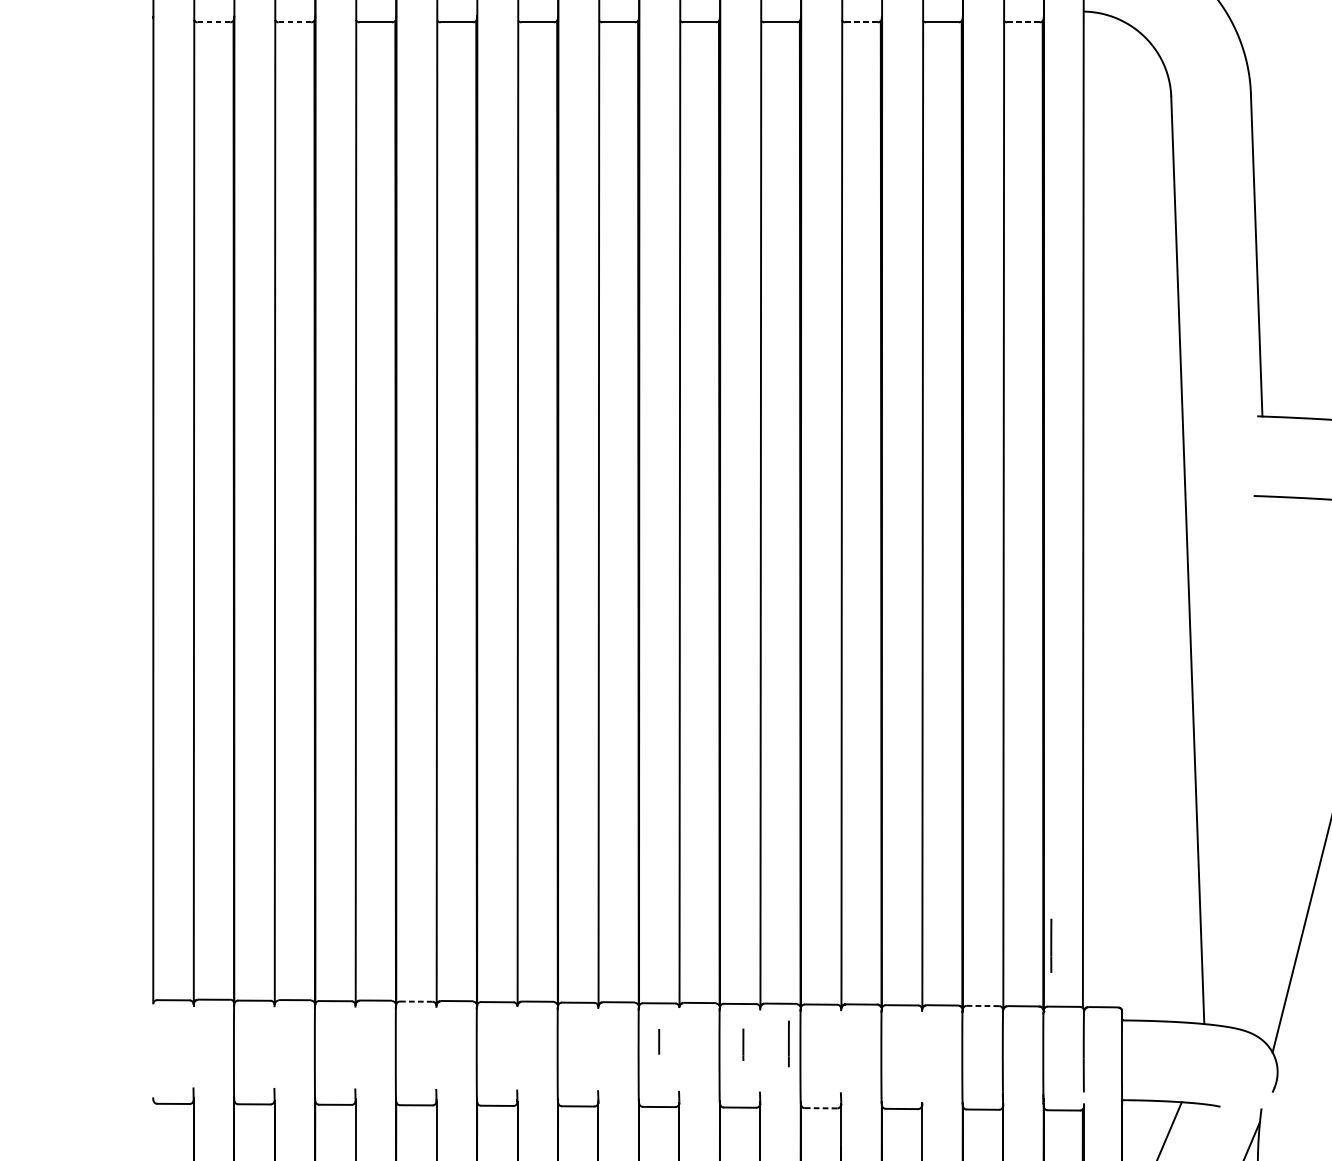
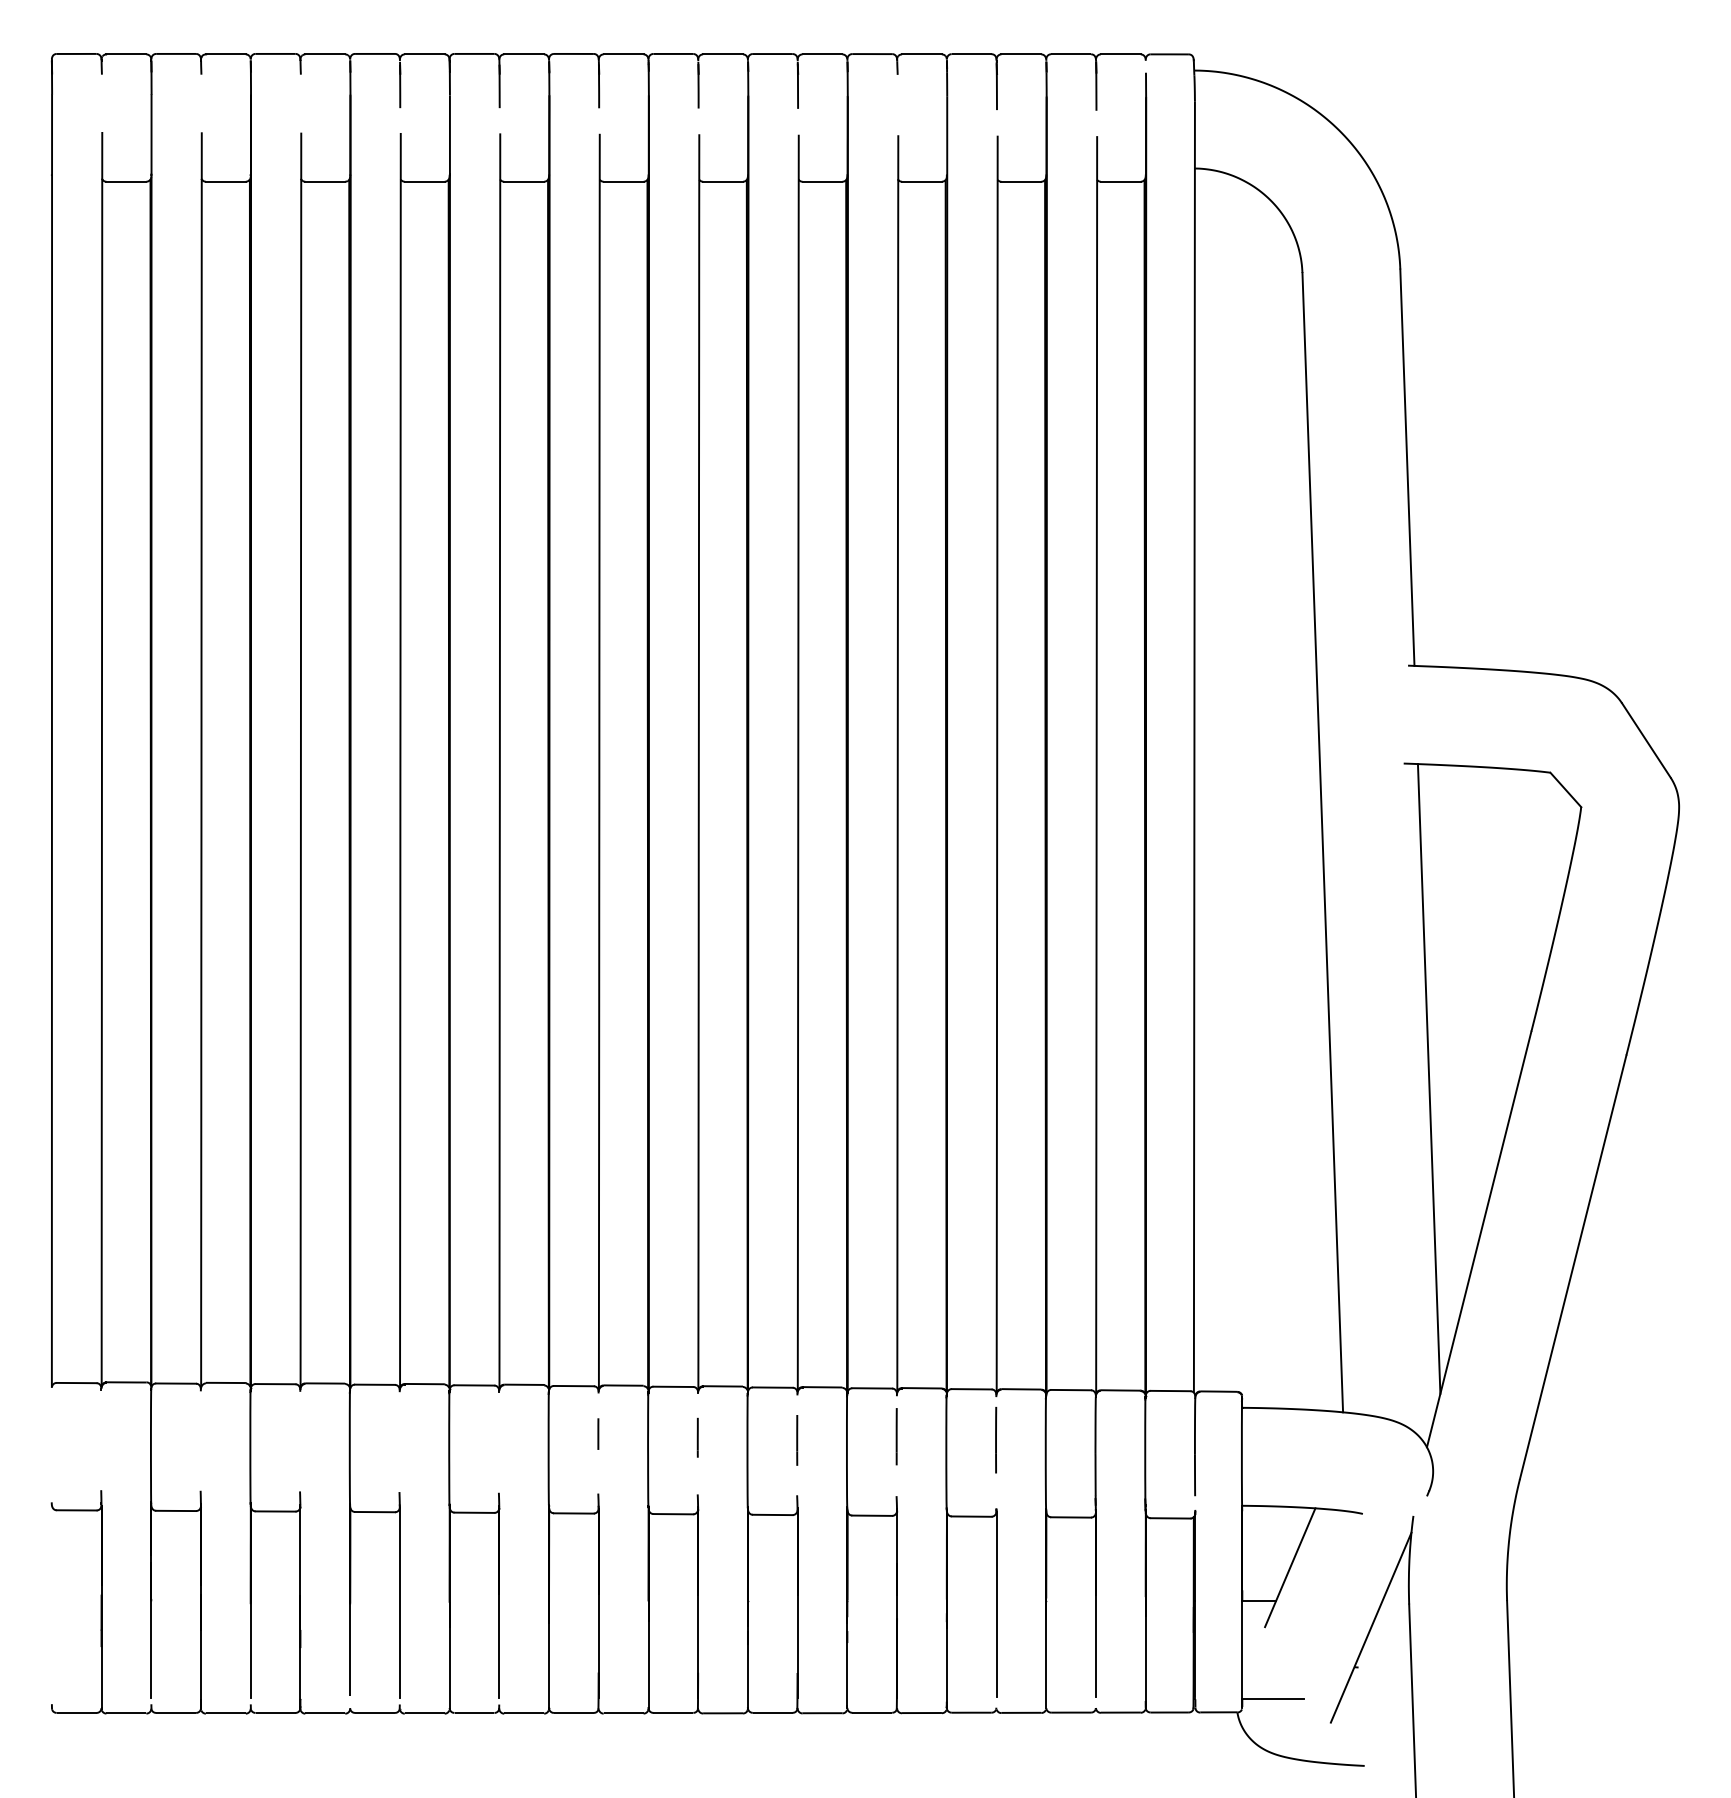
line: (214, 22) -> (126, 181), dashed -> solid
line: (294, 22) -> (225, 181), dashed -> solid
line: (861, 22) -> (921, 181), dashed -> solid
line: (1023, 22) -> (1120, 181), dashed -> solid
line: (1273, 752) -> (1428, 1078), added
line: (1051, 946) -> (996, 1440), moved
line: (416, 1001) -> (375, 1384), dashed -> solid
line: (983, 1006) -> (1071, 1390), dashed -> solid
line: (659, 1041) -> (598, 1433), moved
line: (788, 1043) -> (896, 1436), moved
line: (743, 1044) -> (697, 1437), moved
line: (760, 1047) -> (797, 1440), added
line: (821, 1108) -> (872, 1515), dashed -> solid

